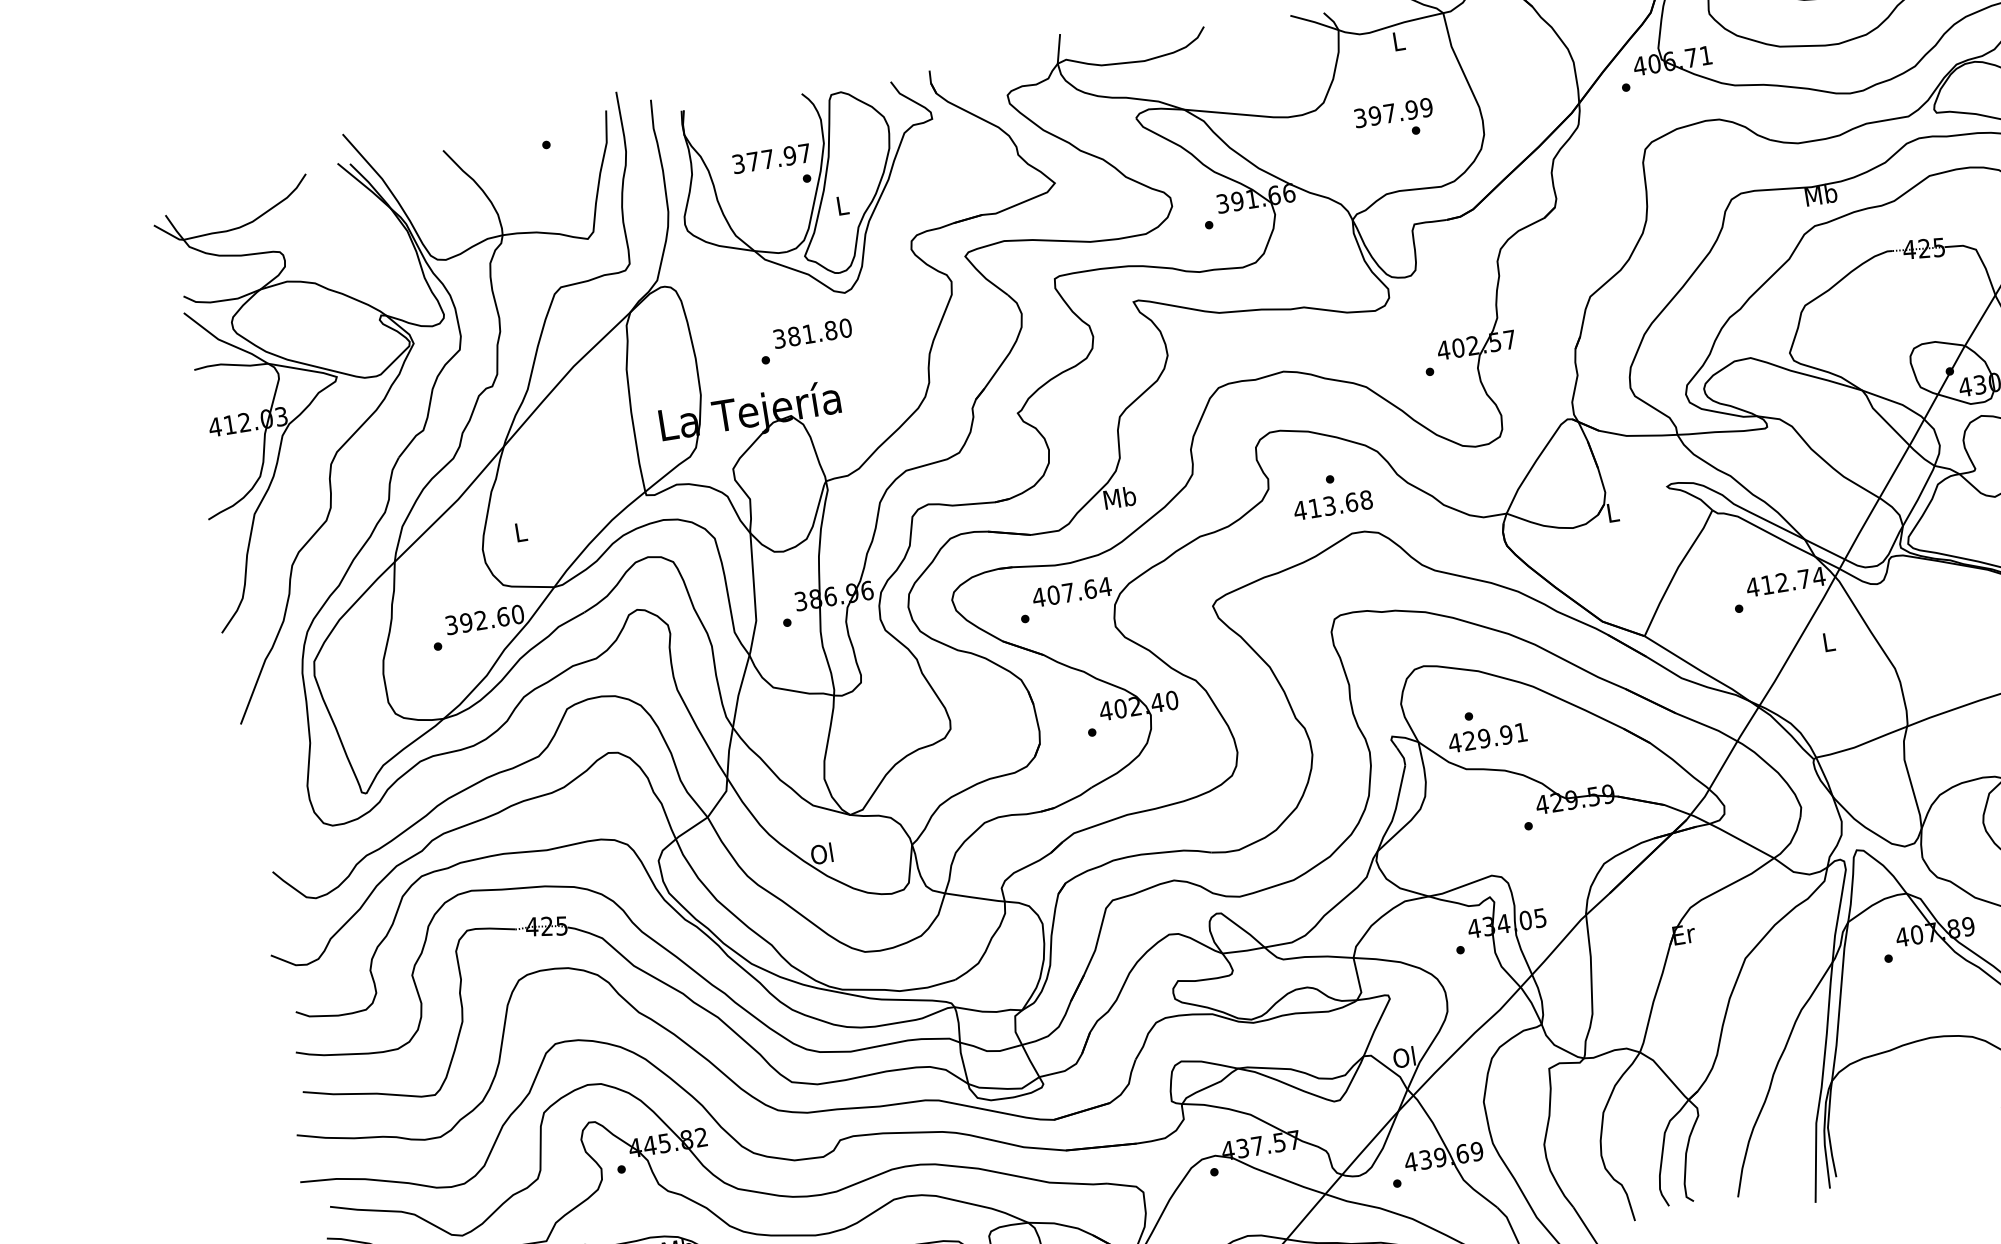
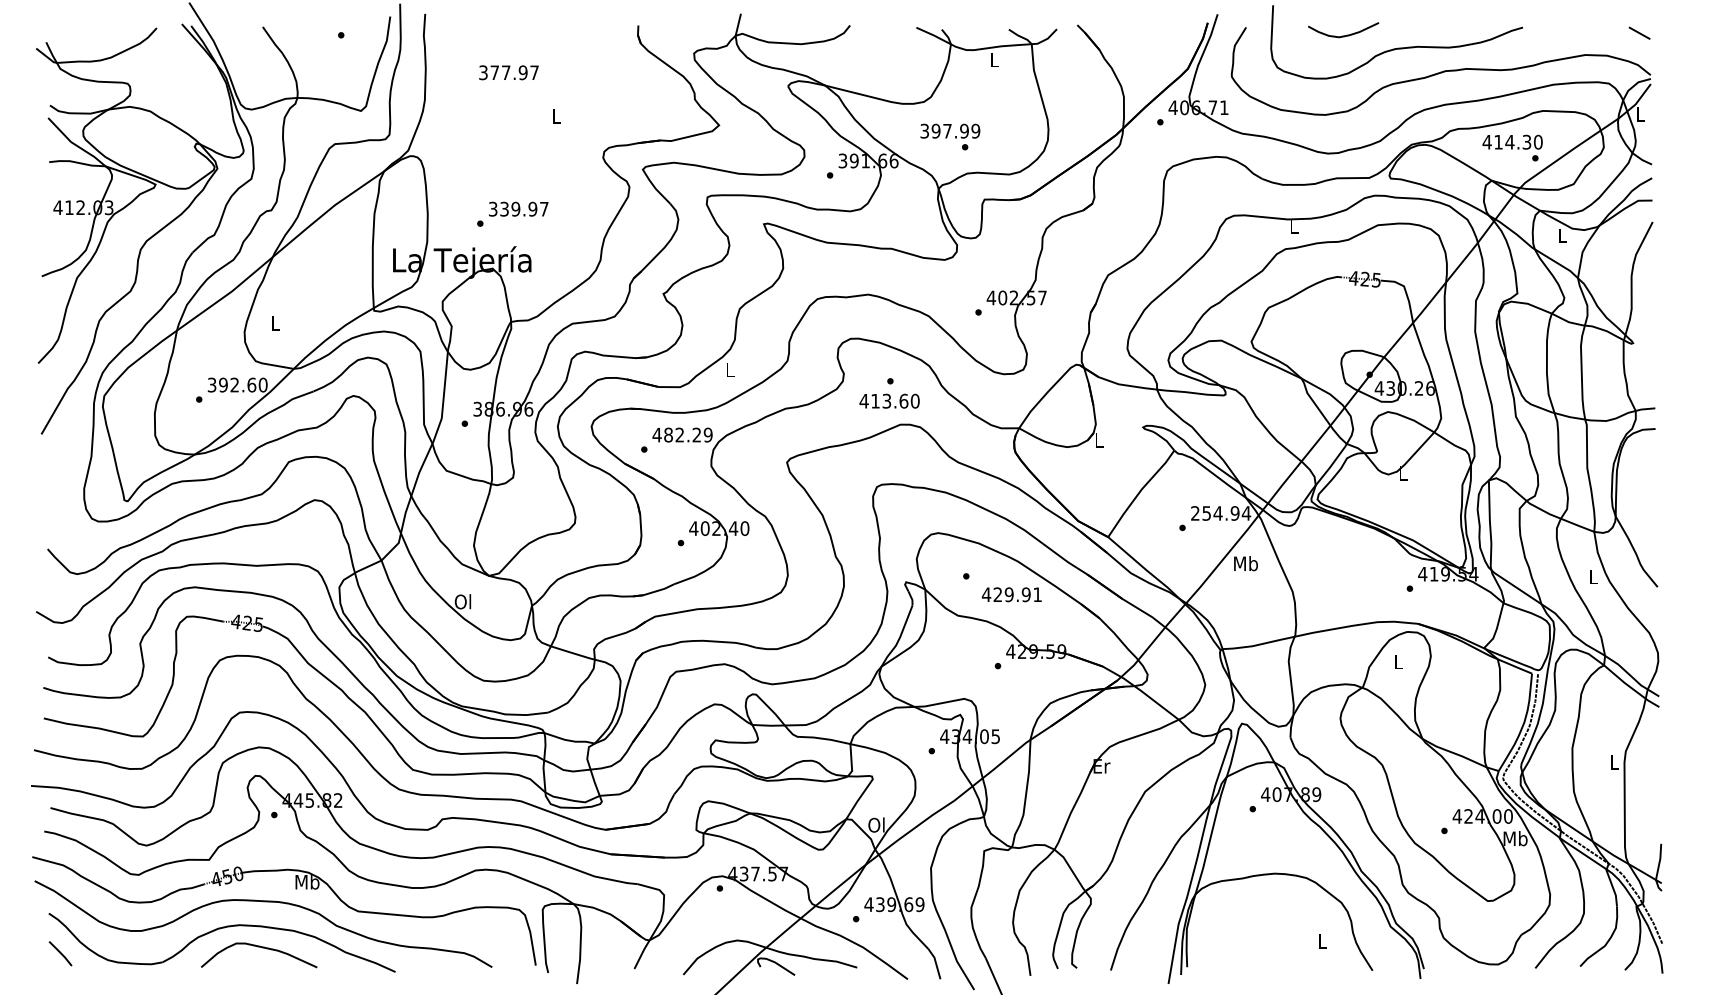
text: (1394, 119) -> (950, 136), moved
part: (812, 194) -> (535, 104), removed
text: (1821, 194) -> (1294, 226), Mb -> L
text: (819, 331) -> (524, 208), 381.80 -> 339.97
text: (1120, 497) -> (730, 369), Mb -> L
text: (1365, 500) -> (914, 401), 413.68 -> 413.60
text: (1777, 583) -> (1214, 513), 412.74 -> 254.94
text: (1079, 590) -> (688, 434), 407.64 -> 482.29
text: (1828, 641) -> (1245, 563), L -> Mb
text: (1487, 737) -> (1011, 594), moved

